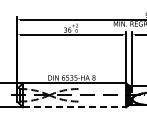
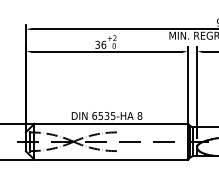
line: (74, 107) -> (110, 159), dashed -> solid

